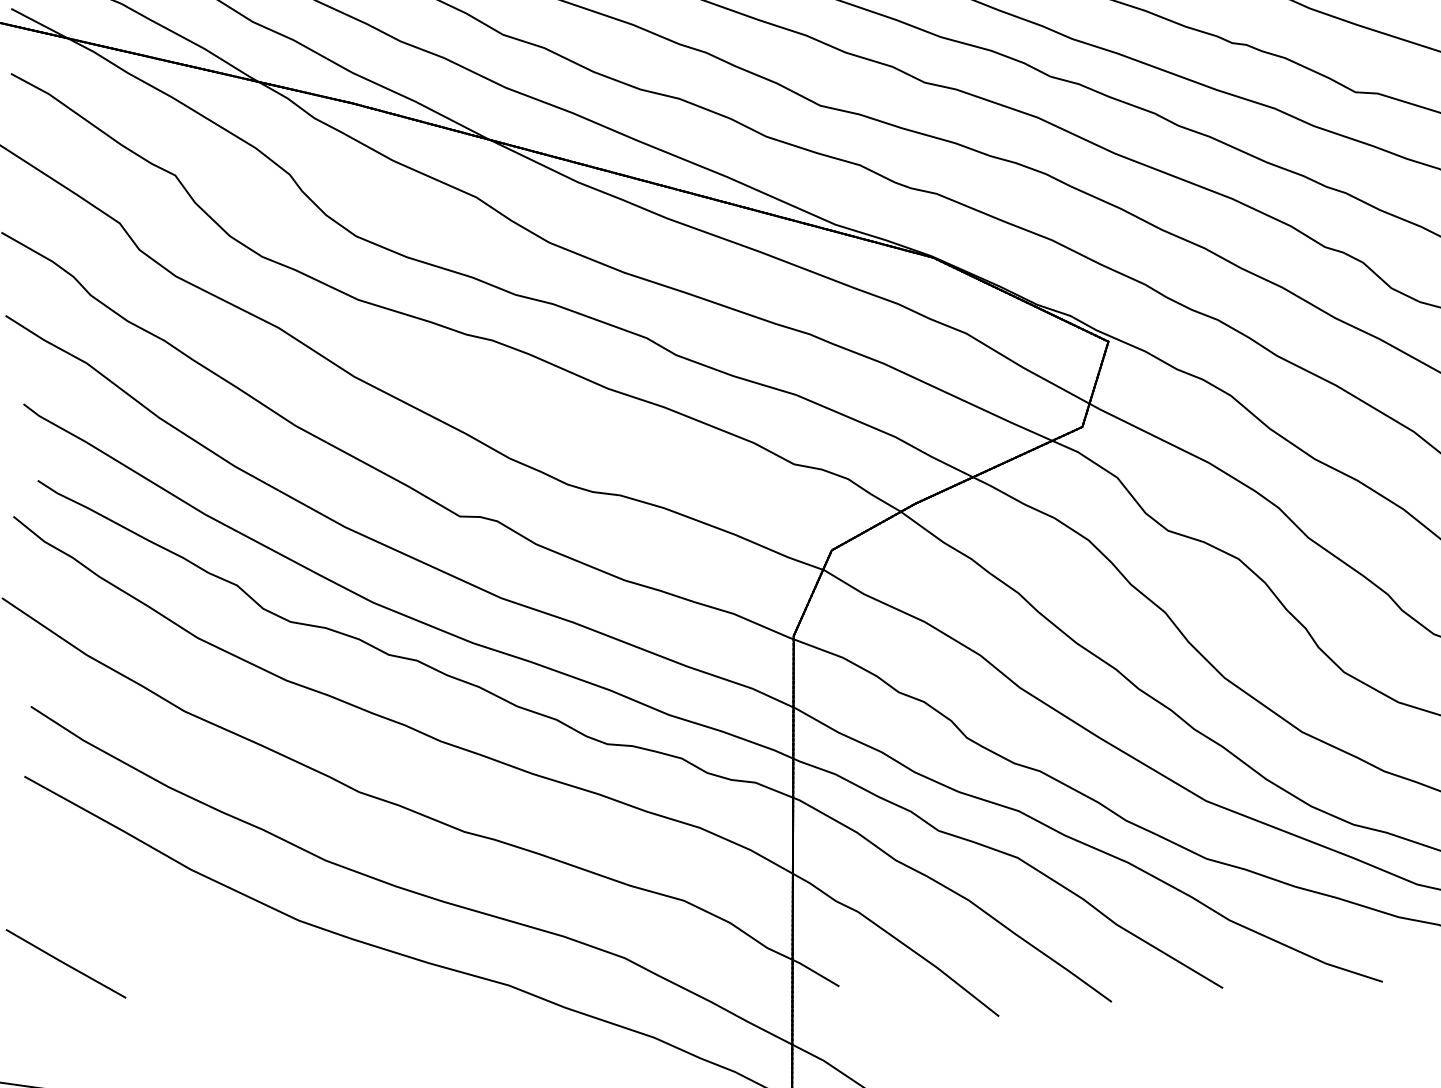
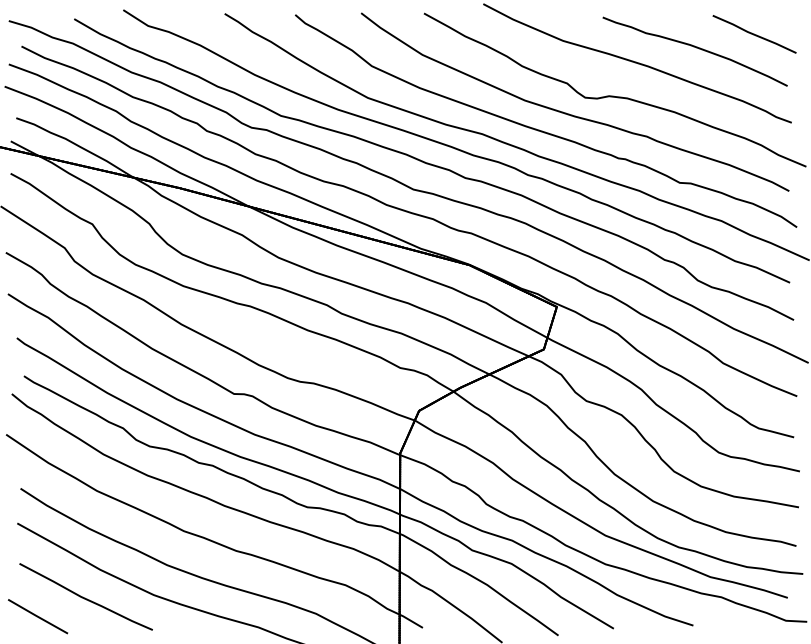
curve: (161, 925) -> (85, 597), added

